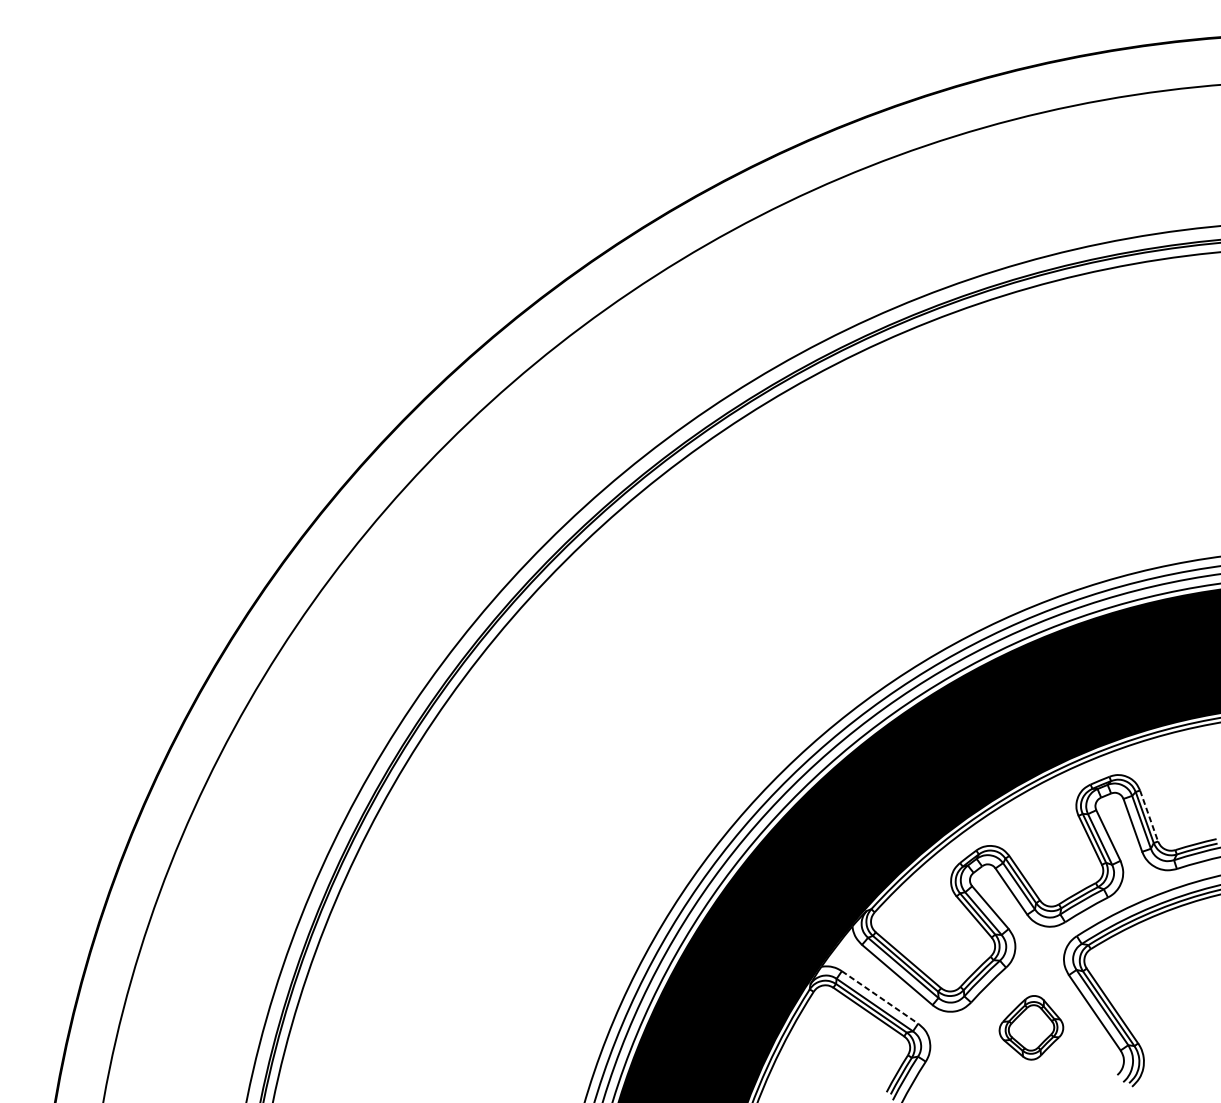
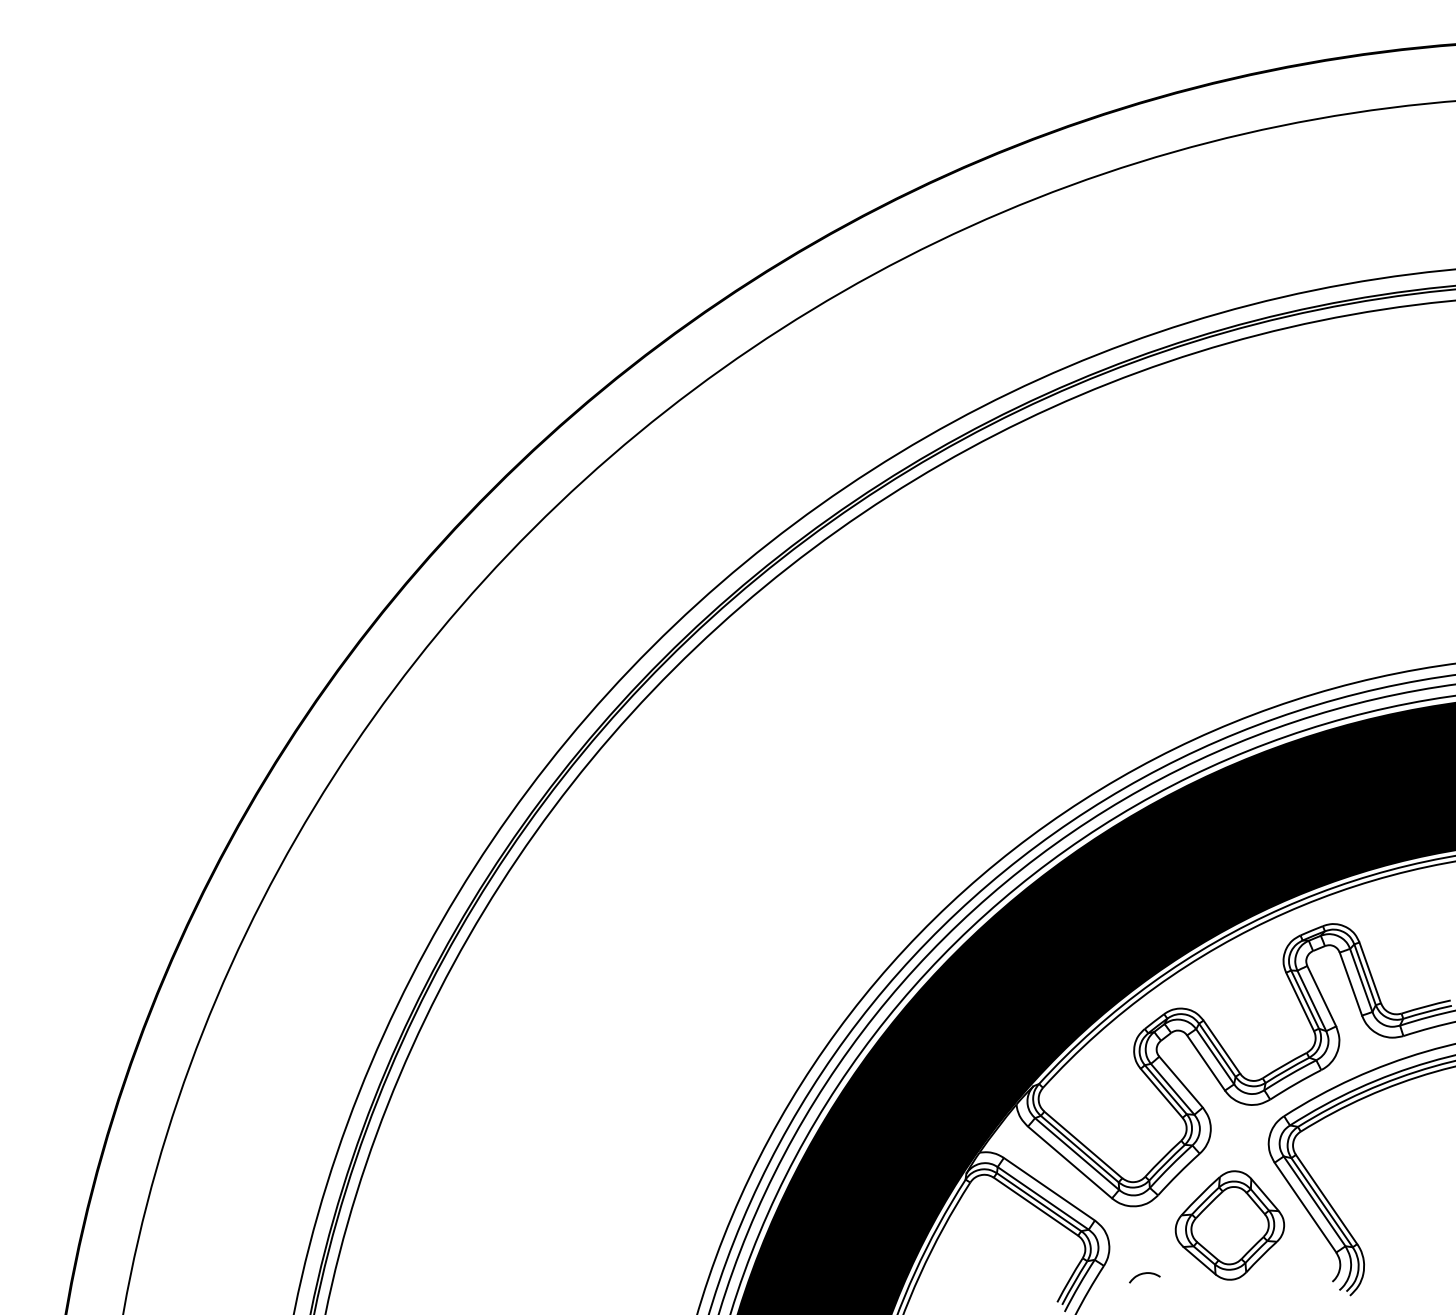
line: (1149, 816) -> (1370, 973), dashed -> solid
line: (880, 997) -> (1049, 1189), dashed -> solid
part: (1031, 1027) -> (1229, 1225), size x1.43
curve: (959, 1068) -> (1144, 1274), added

